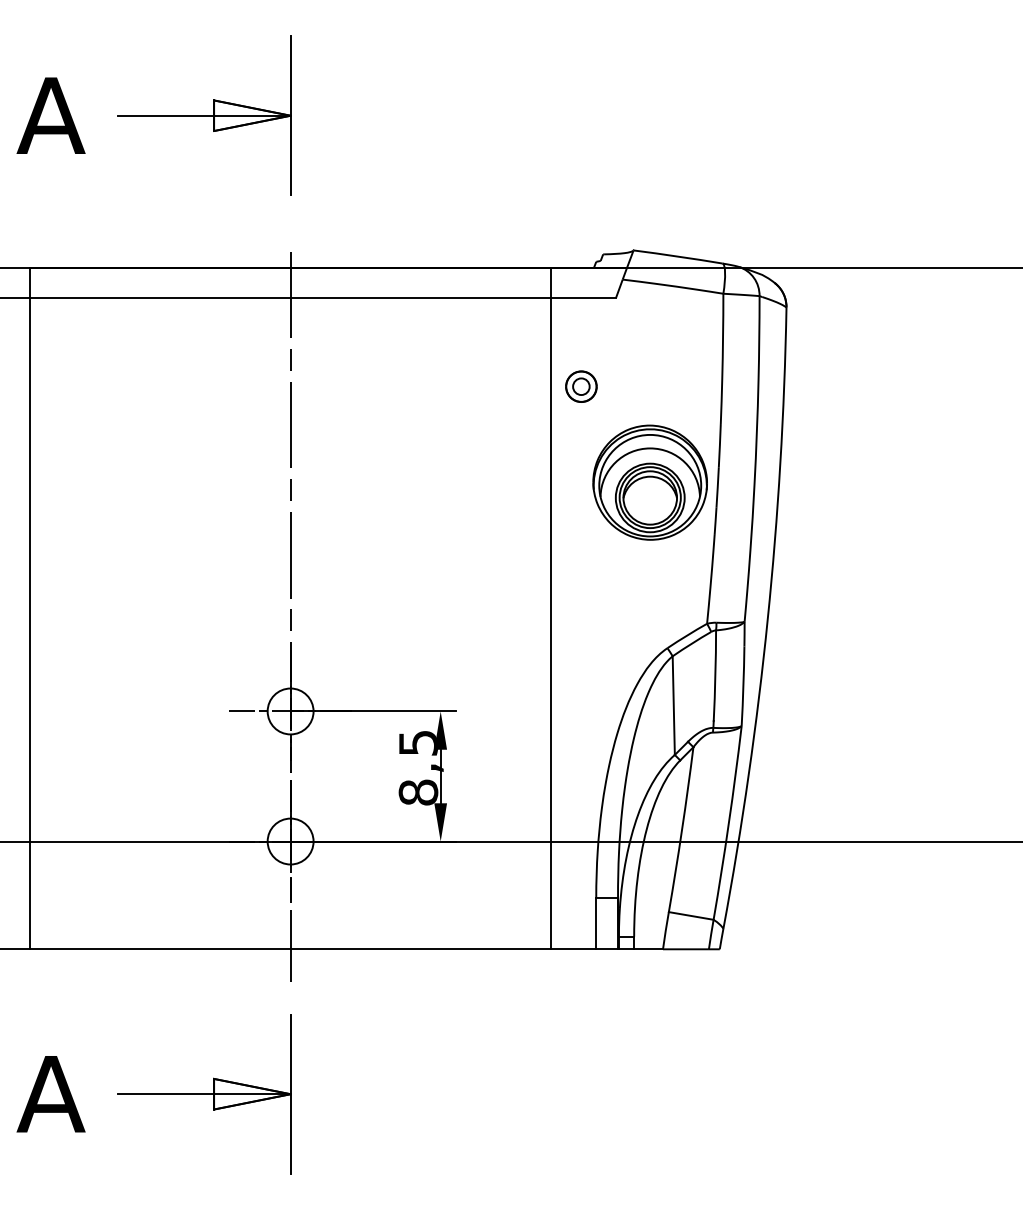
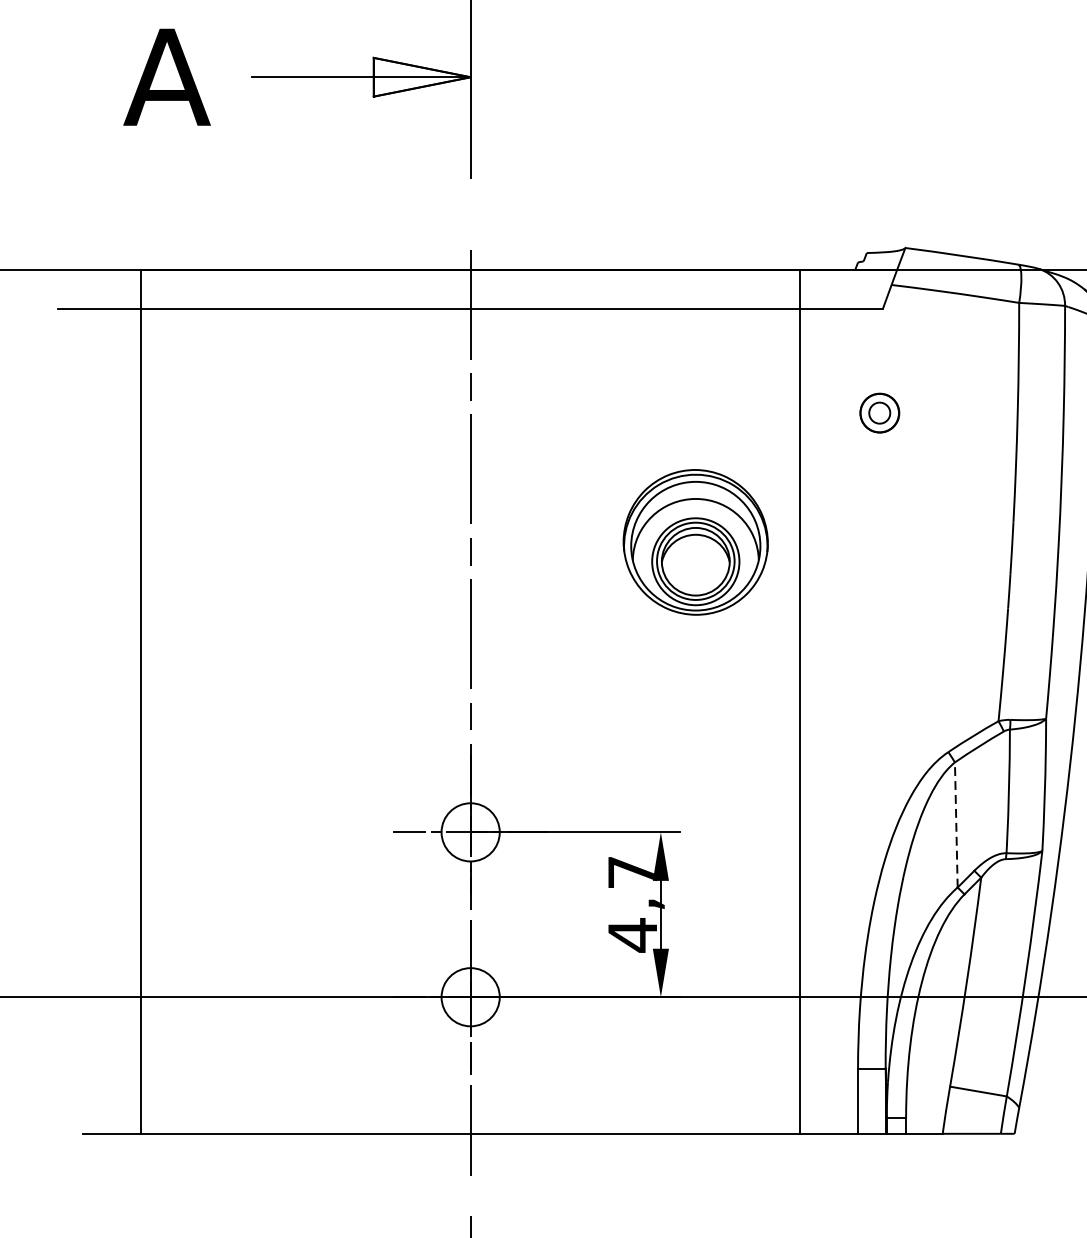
part: (581, 386) -> (879, 412), moved
part: (649, 482) -> (694, 542), moved
line: (673, 705) -> (955, 824), solid -> dashed
text: (418, 768) -> (632, 904), 8,5 -> 4,7

